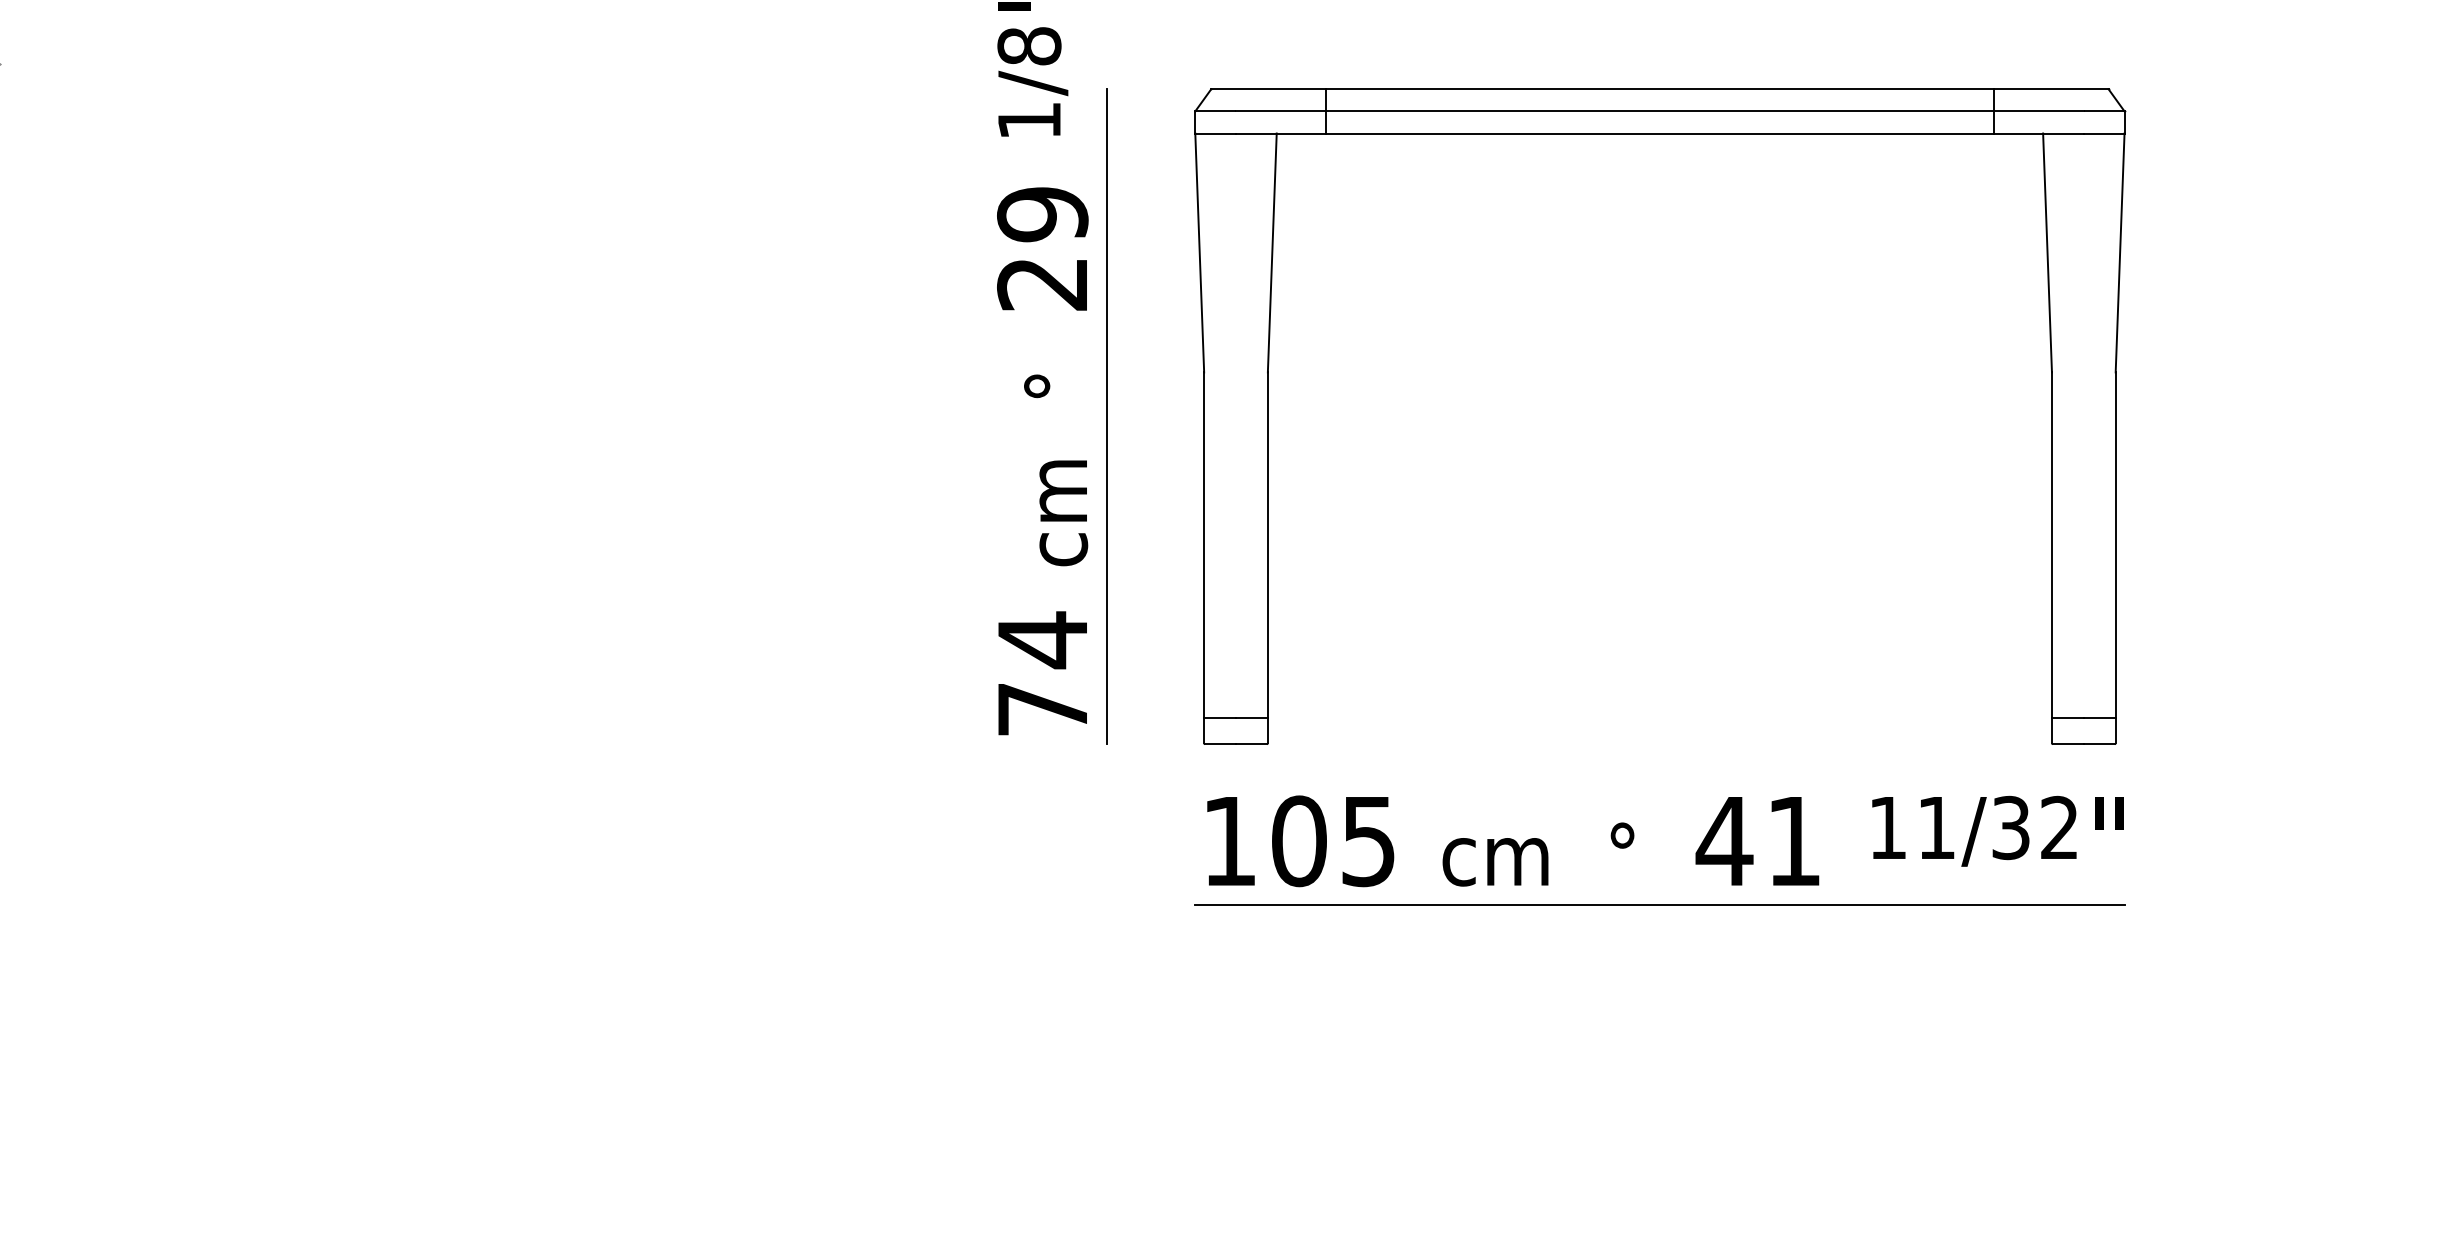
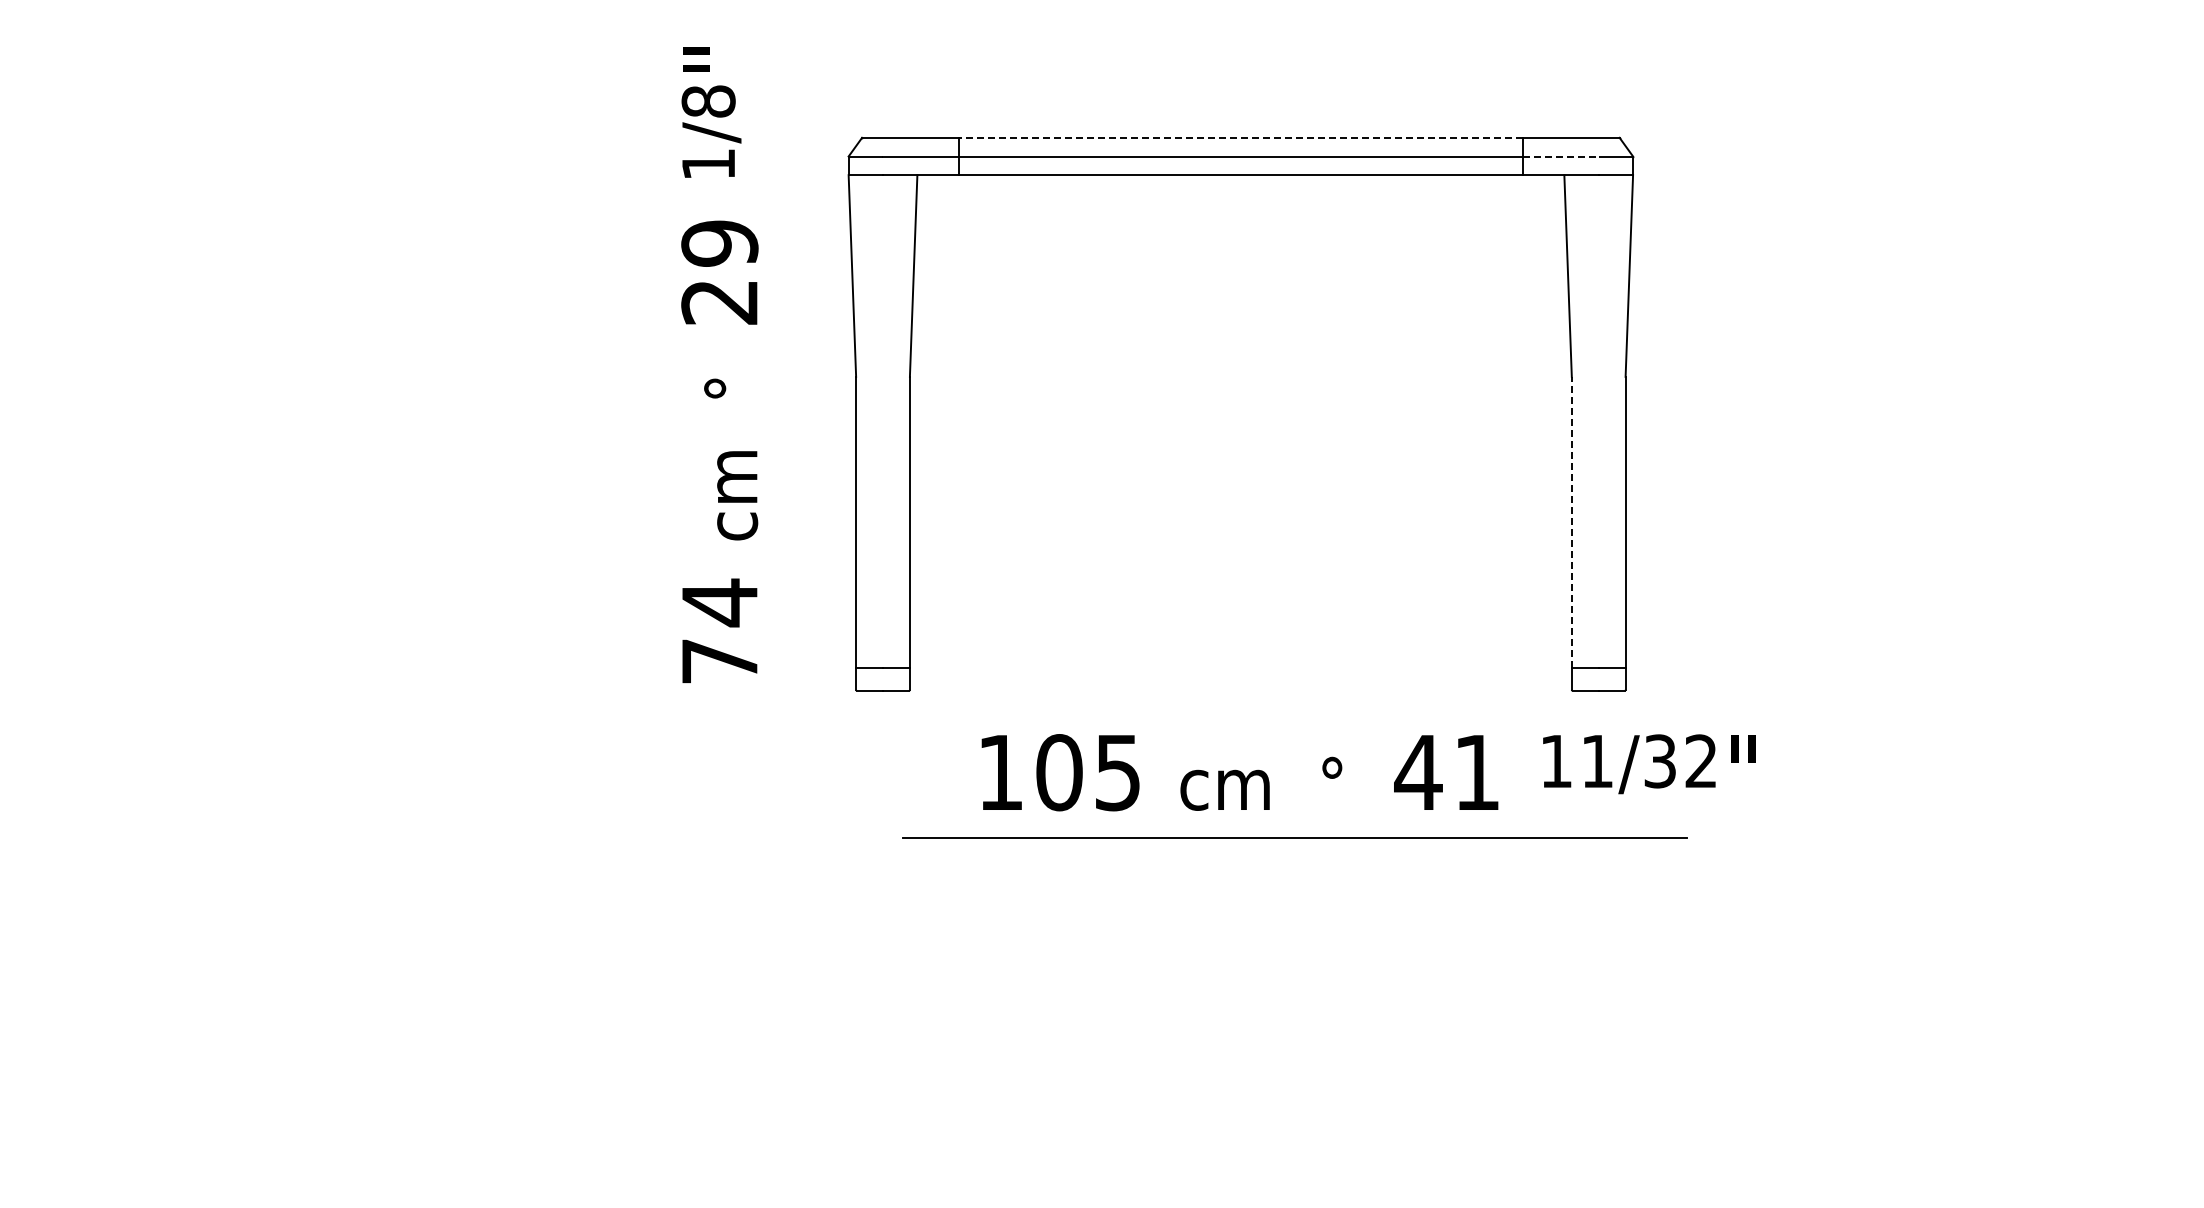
line: (1659, 88) -> (1240, 137), solid -> dashed
line: (2038, 111) -> (1560, 156), solid -> dashed
line: (1106, 415) -> (773, 413), removed
line: (2051, 544) -> (1571, 522), solid -> dashed
text: (1665, 841) -> (1368, 772), moved
line: (1659, 905) -> (1294, 837), moved

